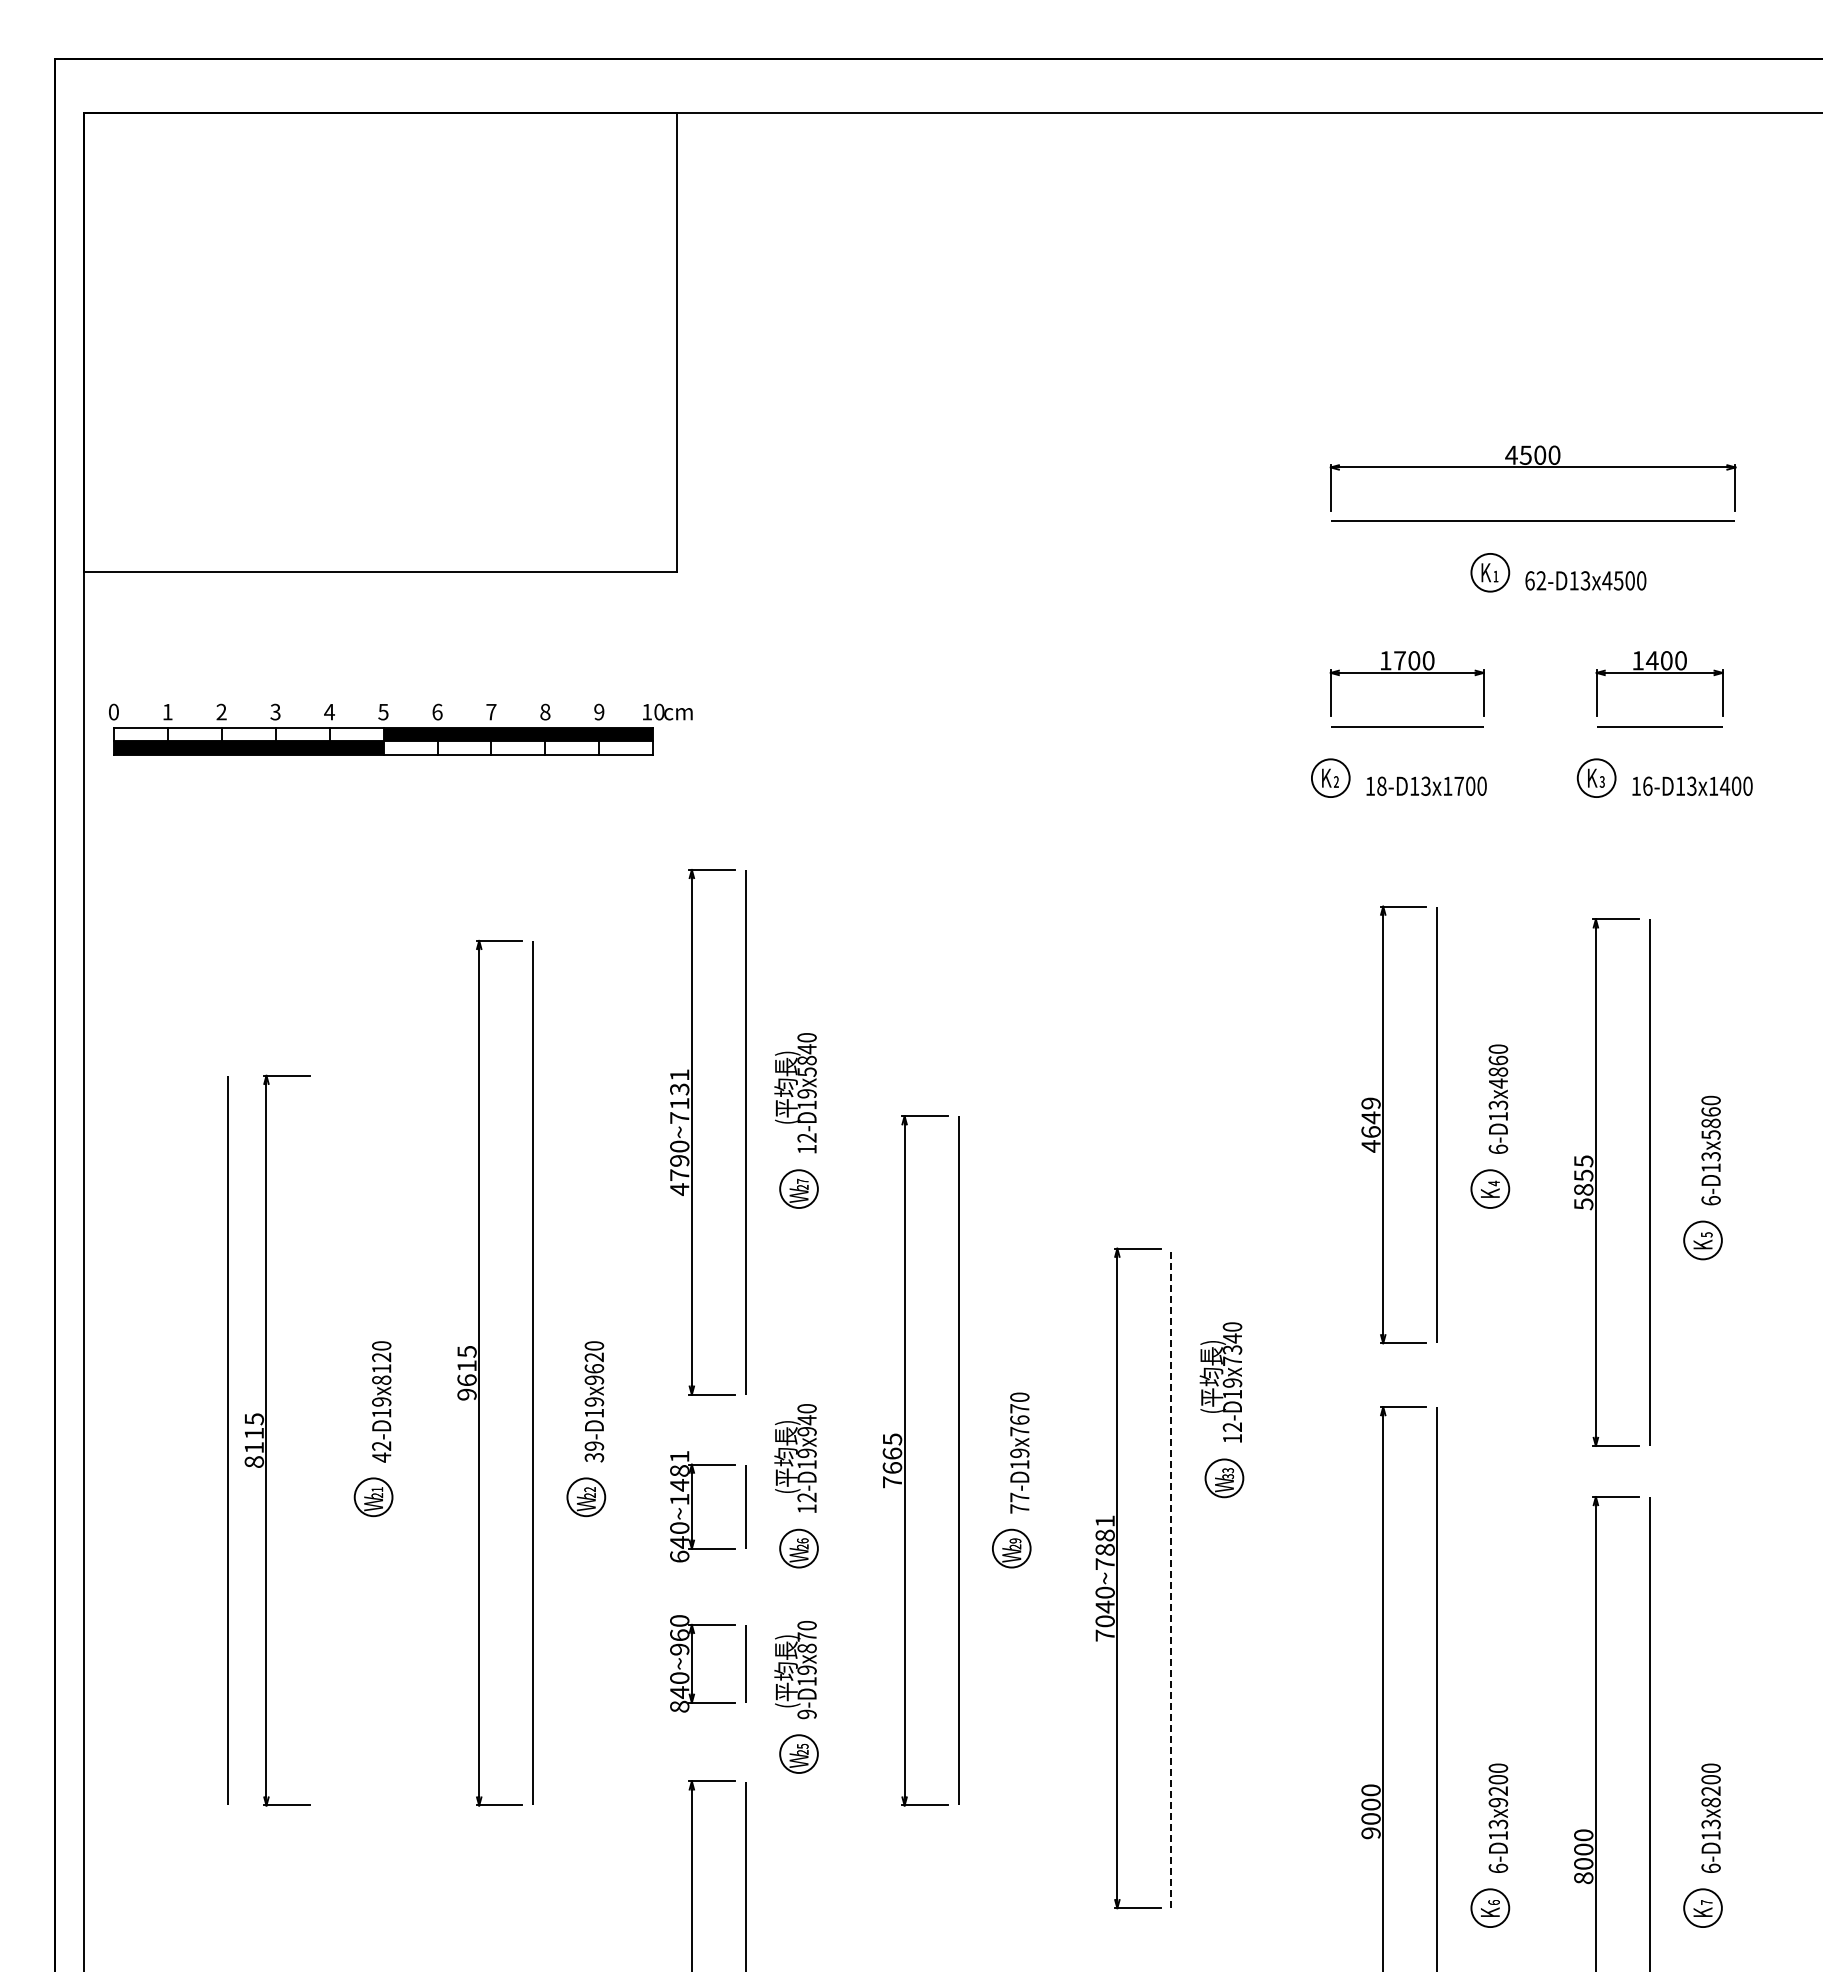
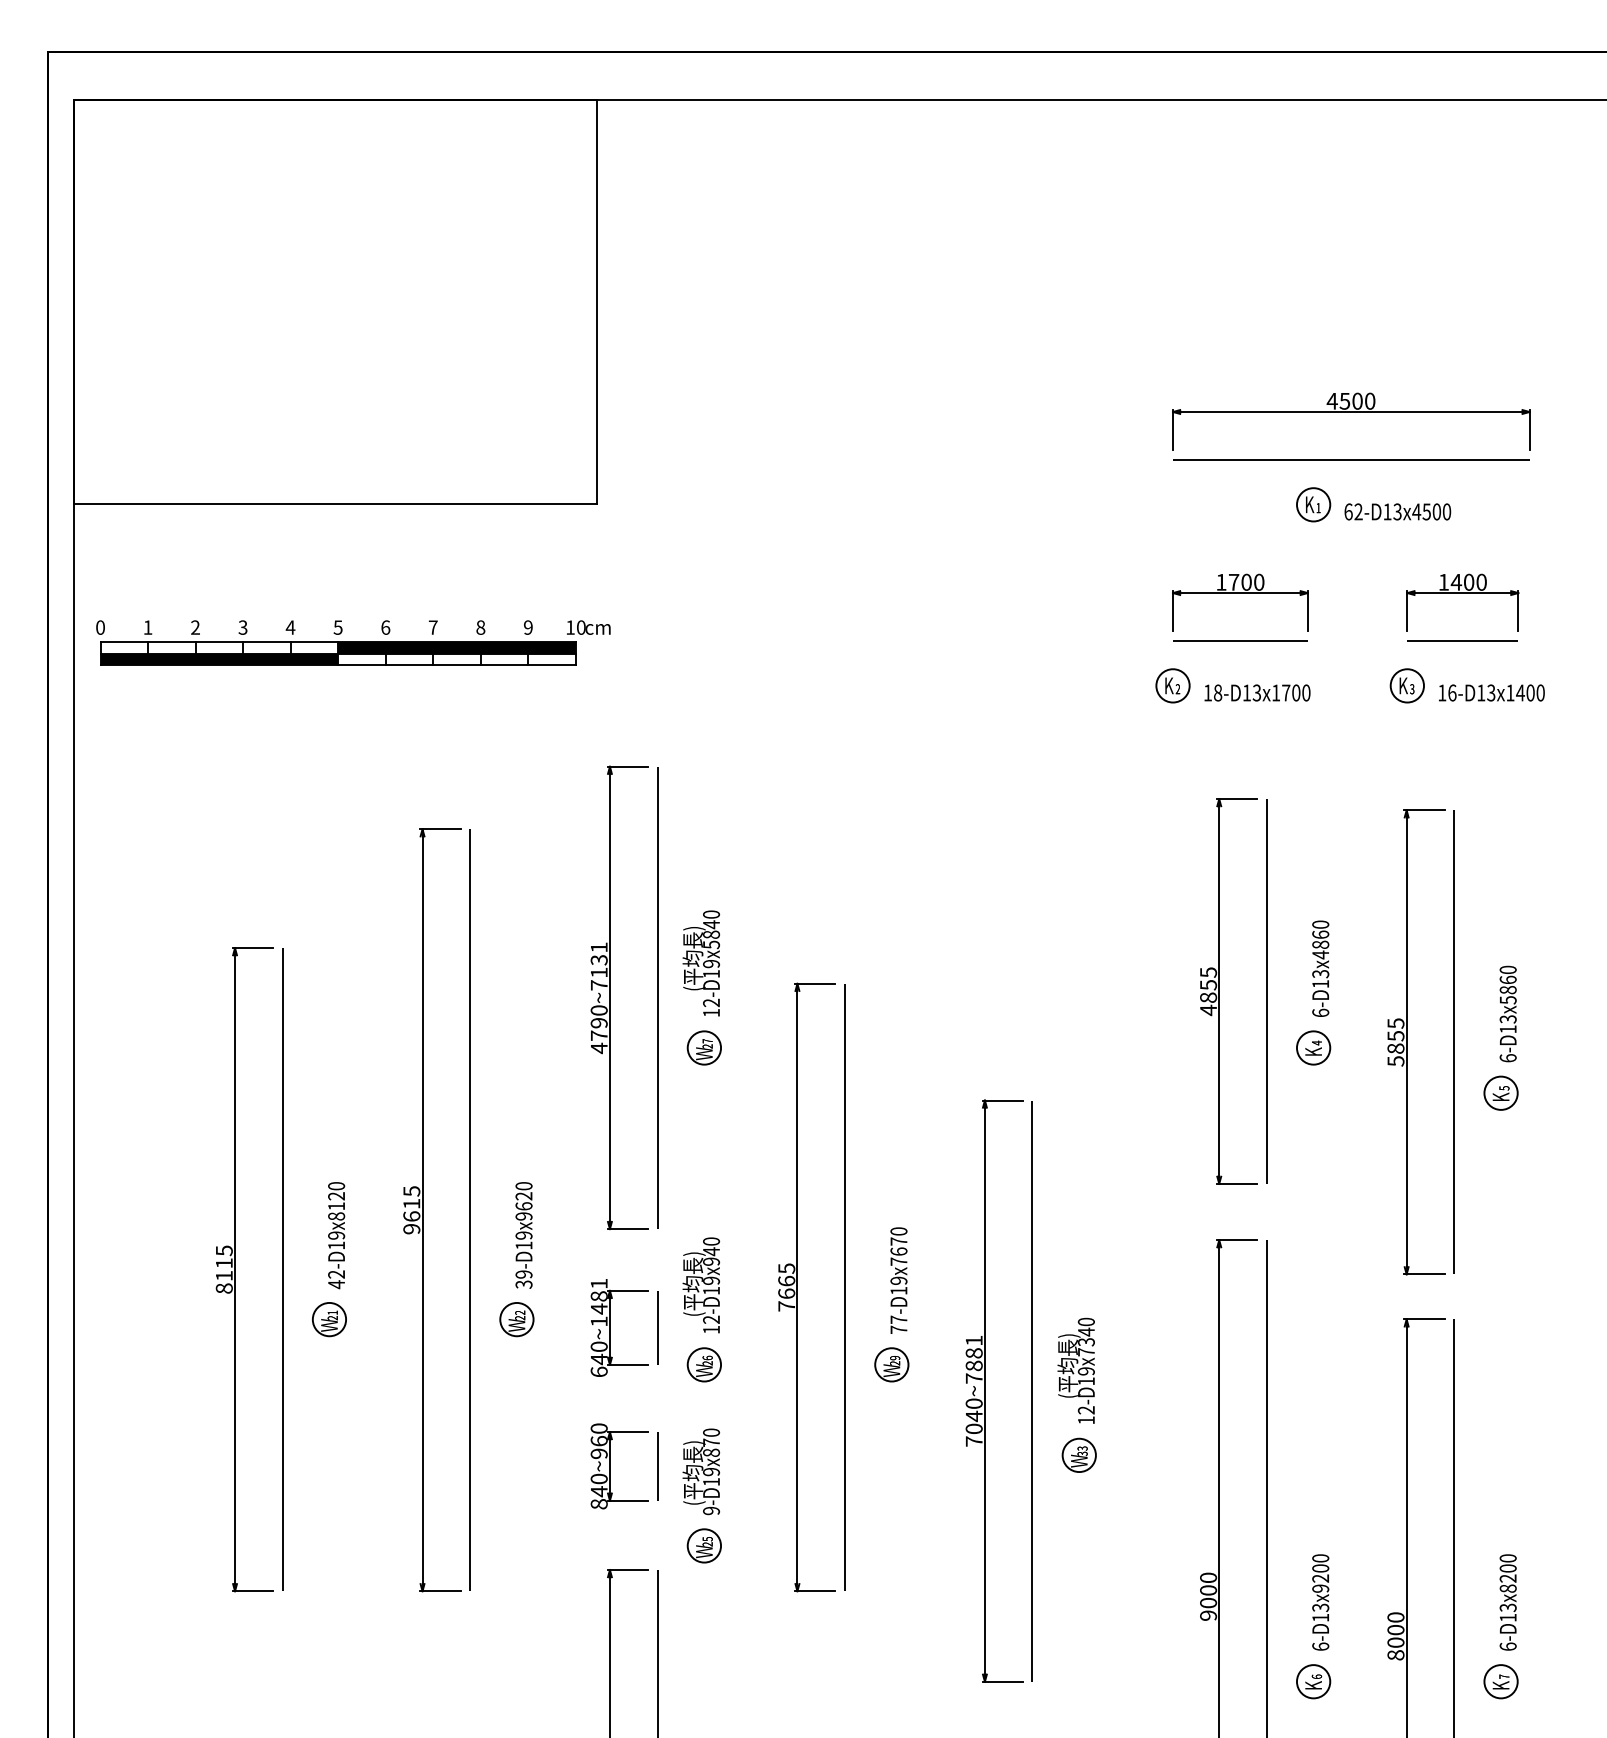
text: (1370, 1117) -> (1208, 984), 4649 -> 4855
part: (1221, 1410) -> (1076, 1395), moved
line: (227, 1440) -> (281, 1269), moved
line: (1171, 1578) -> (1032, 1391), dashed -> solid

